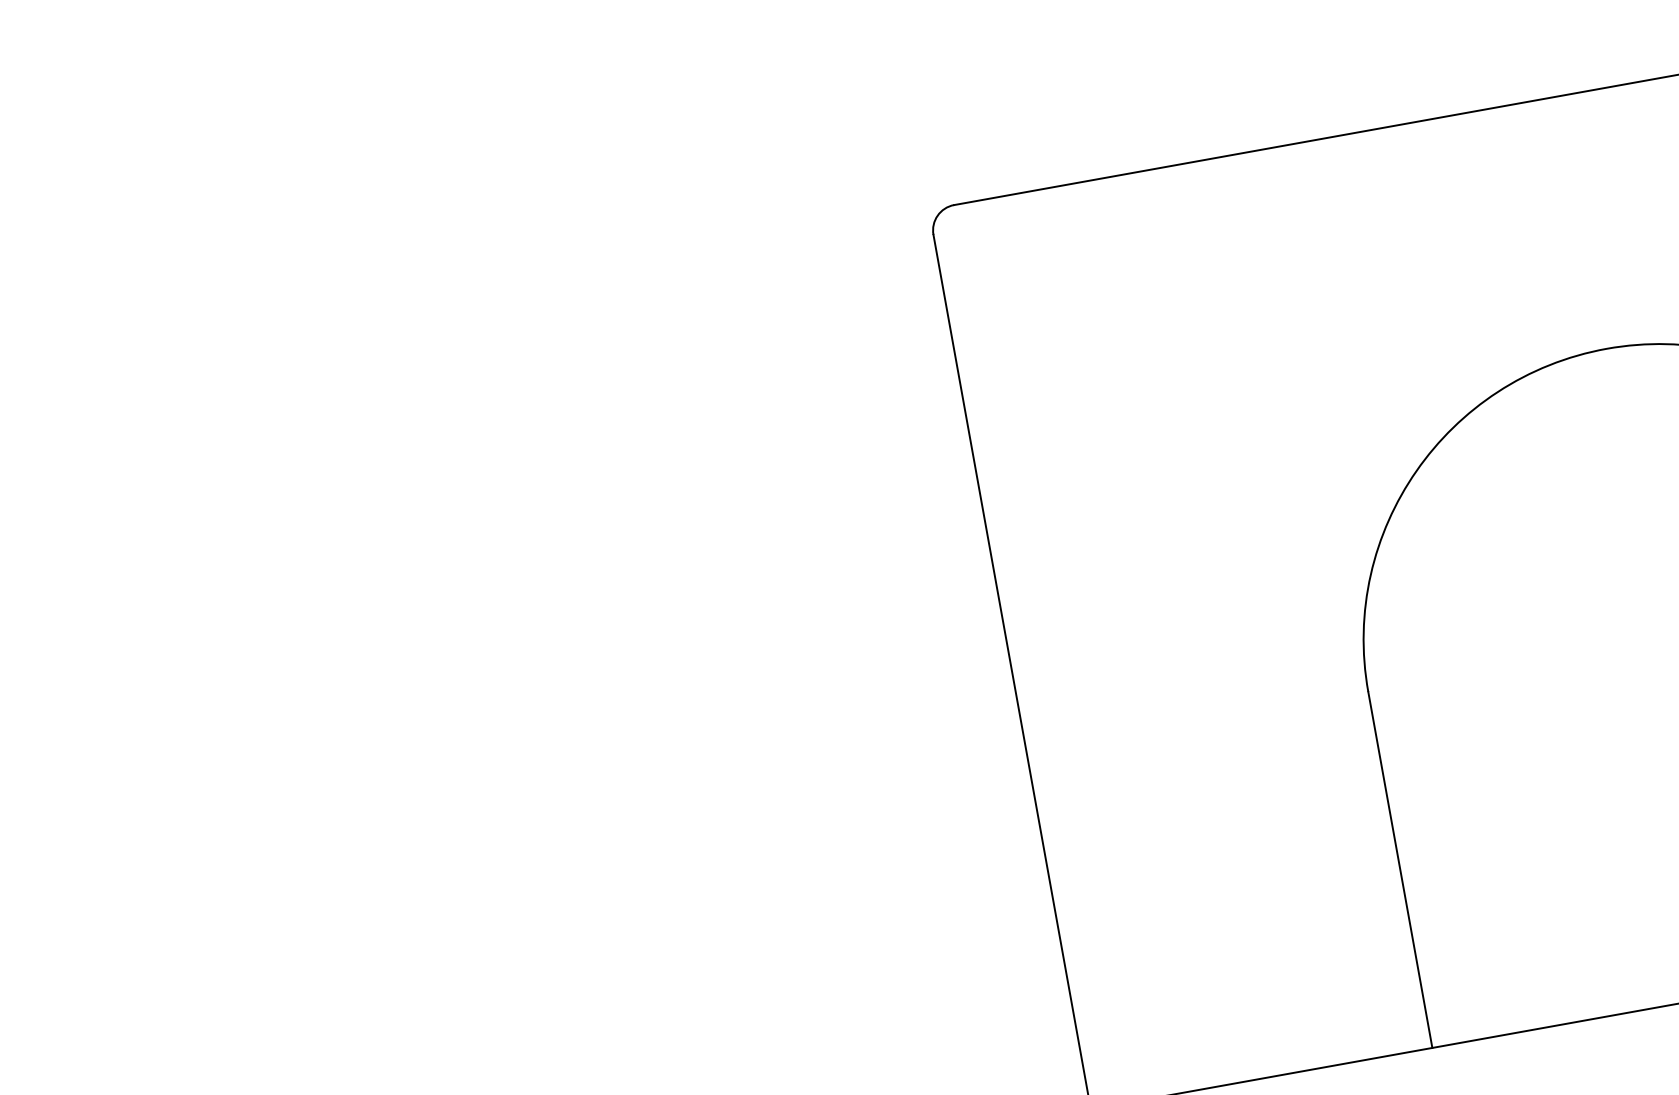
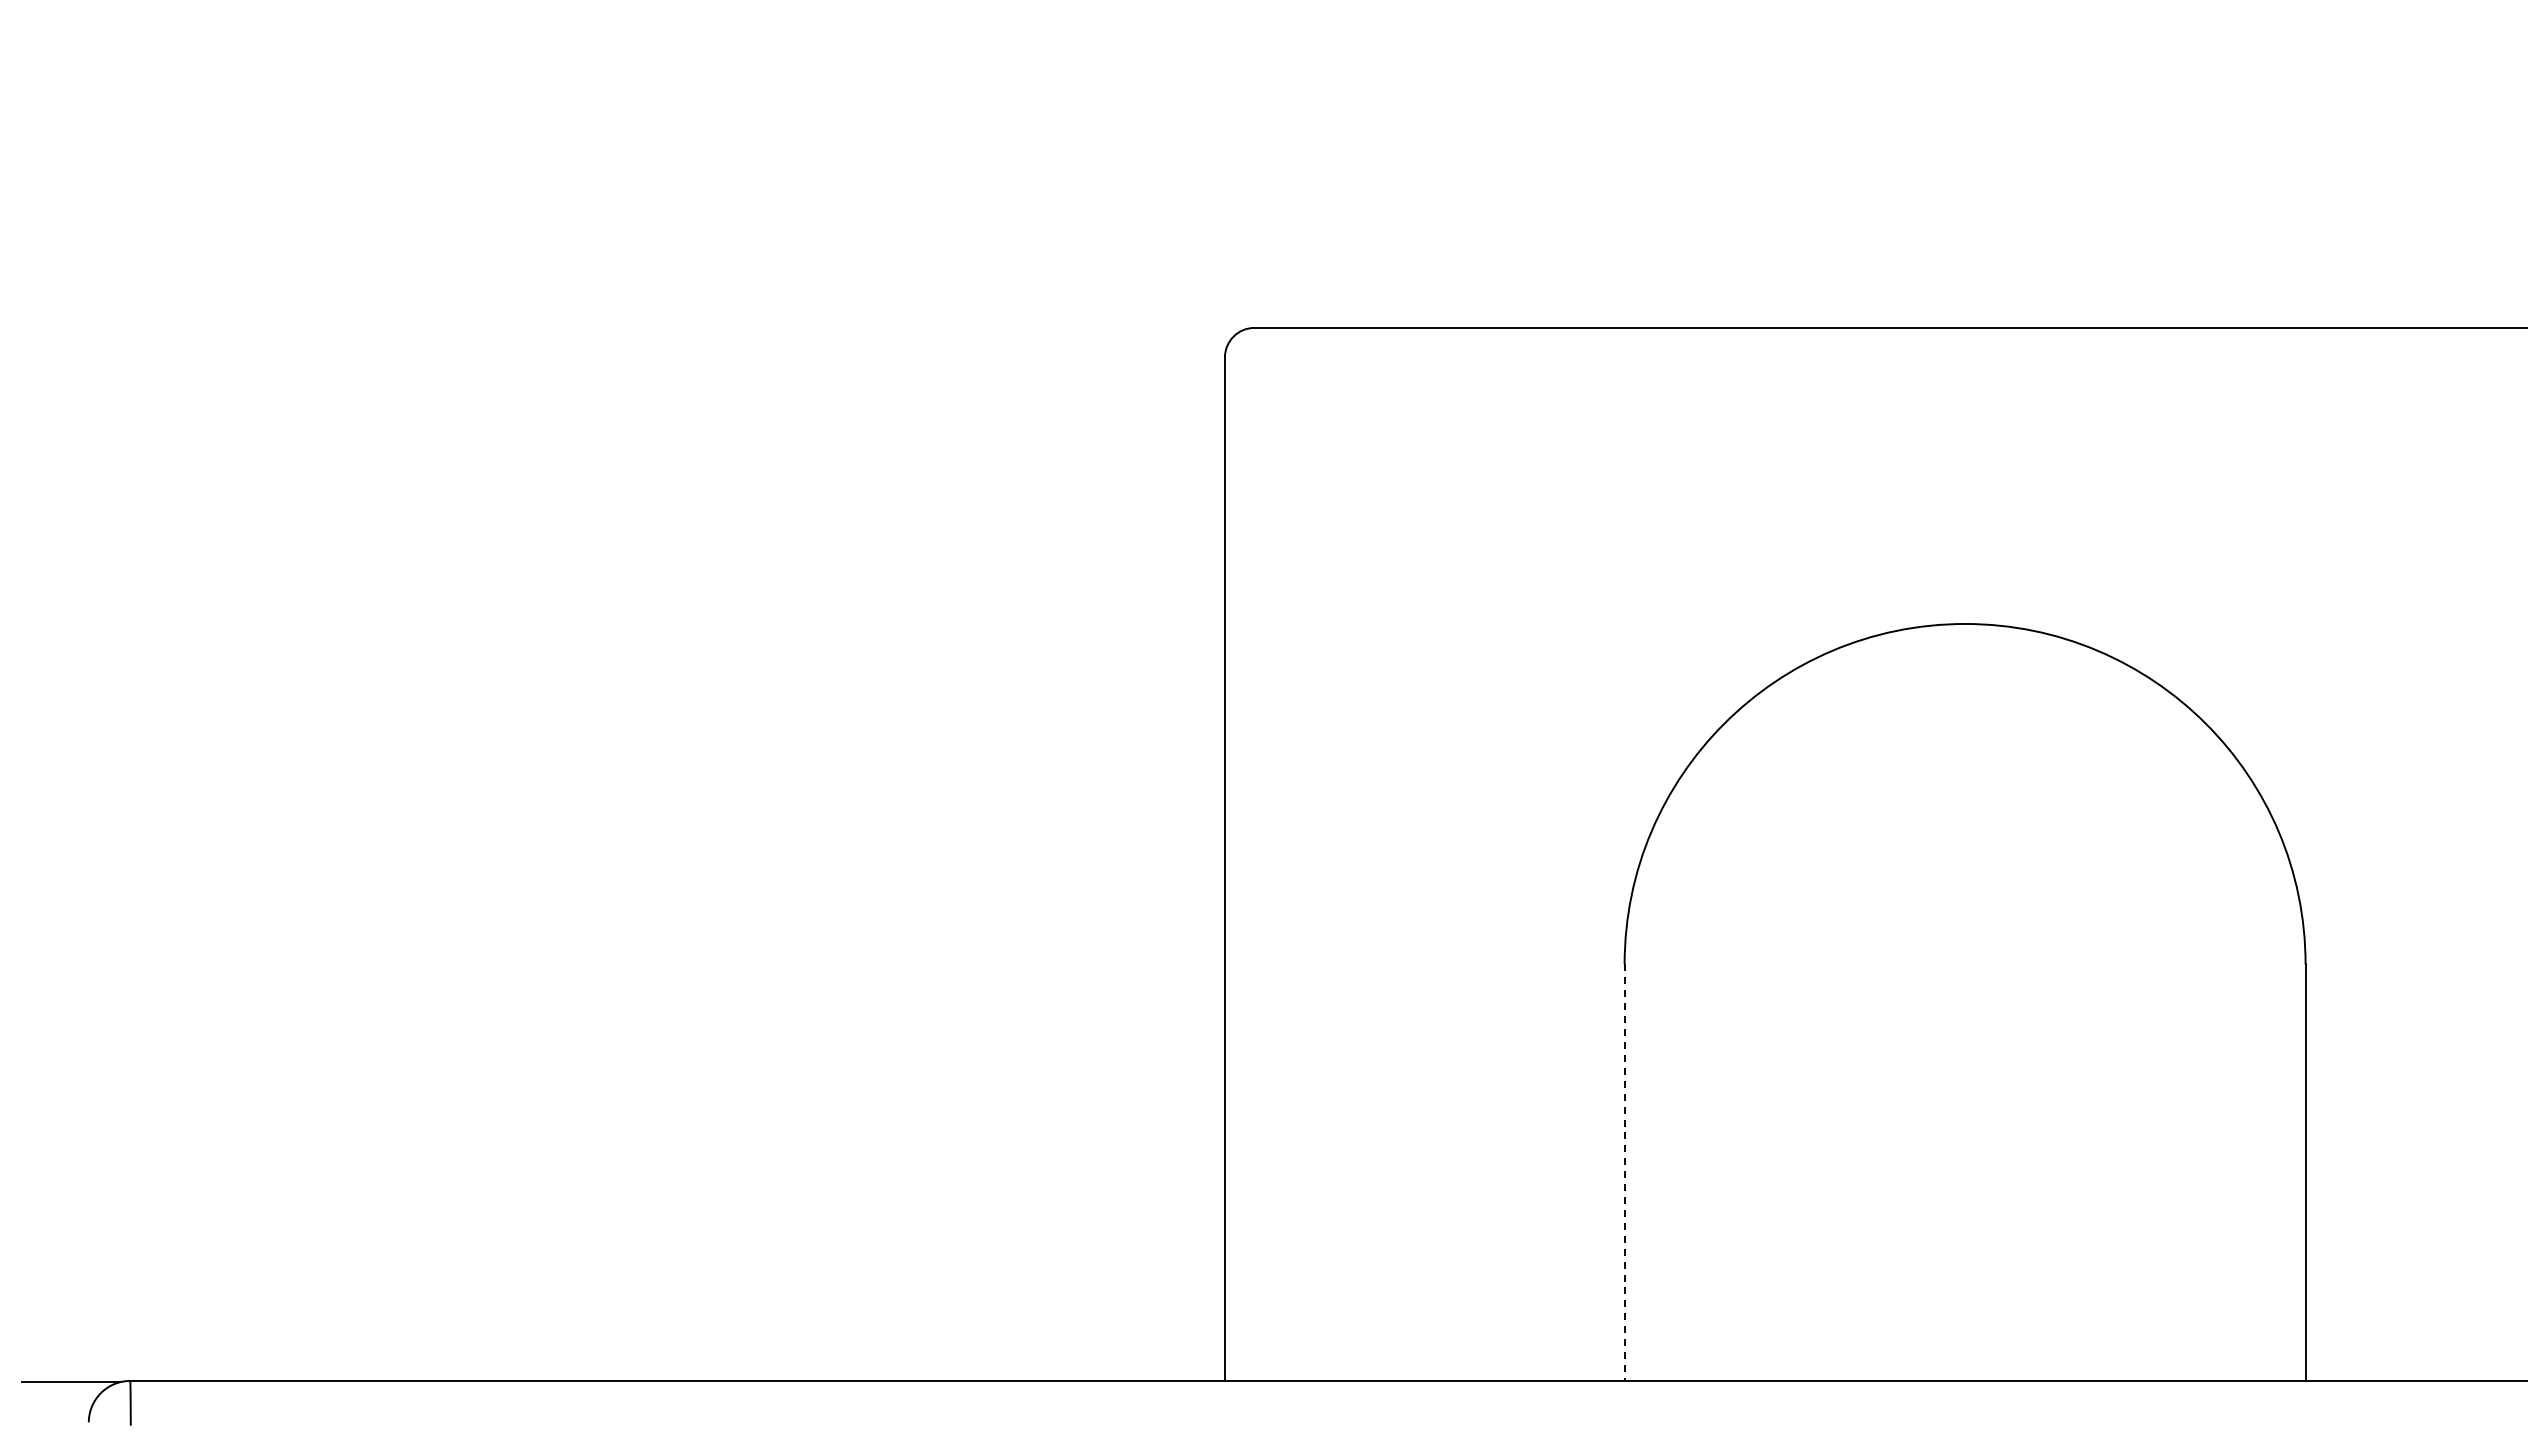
line: (1400, 870) -> (1624, 1173), solid -> dashed

